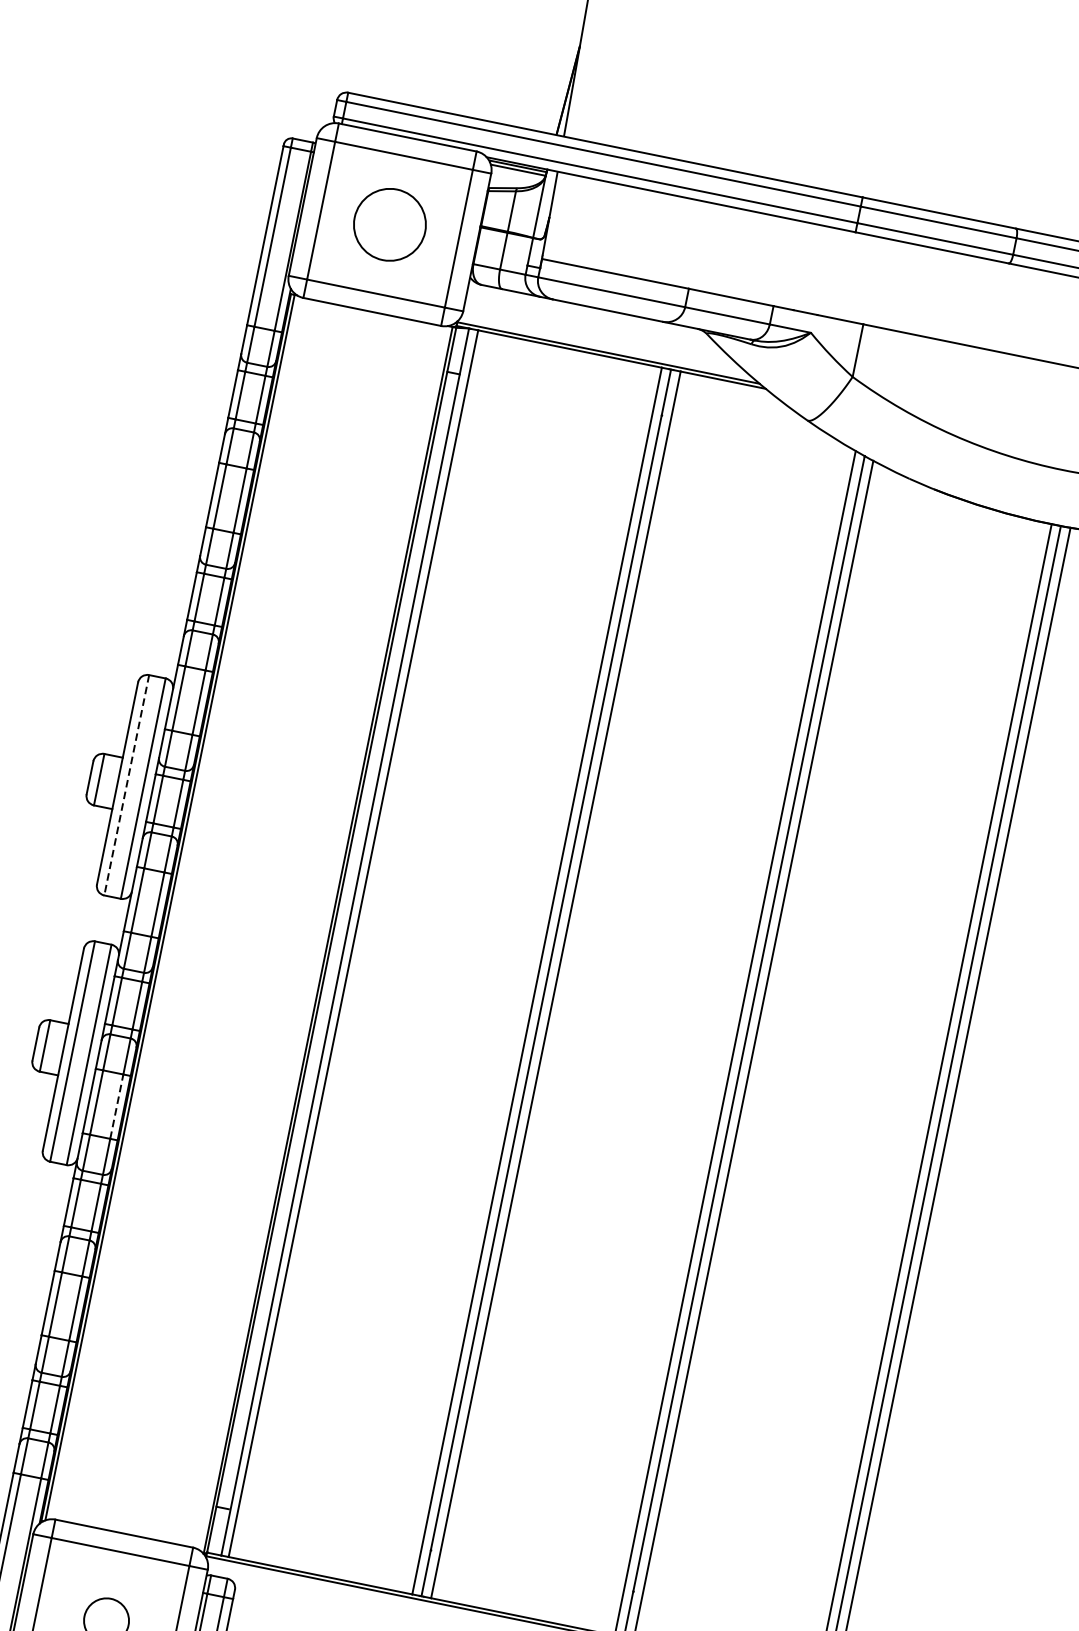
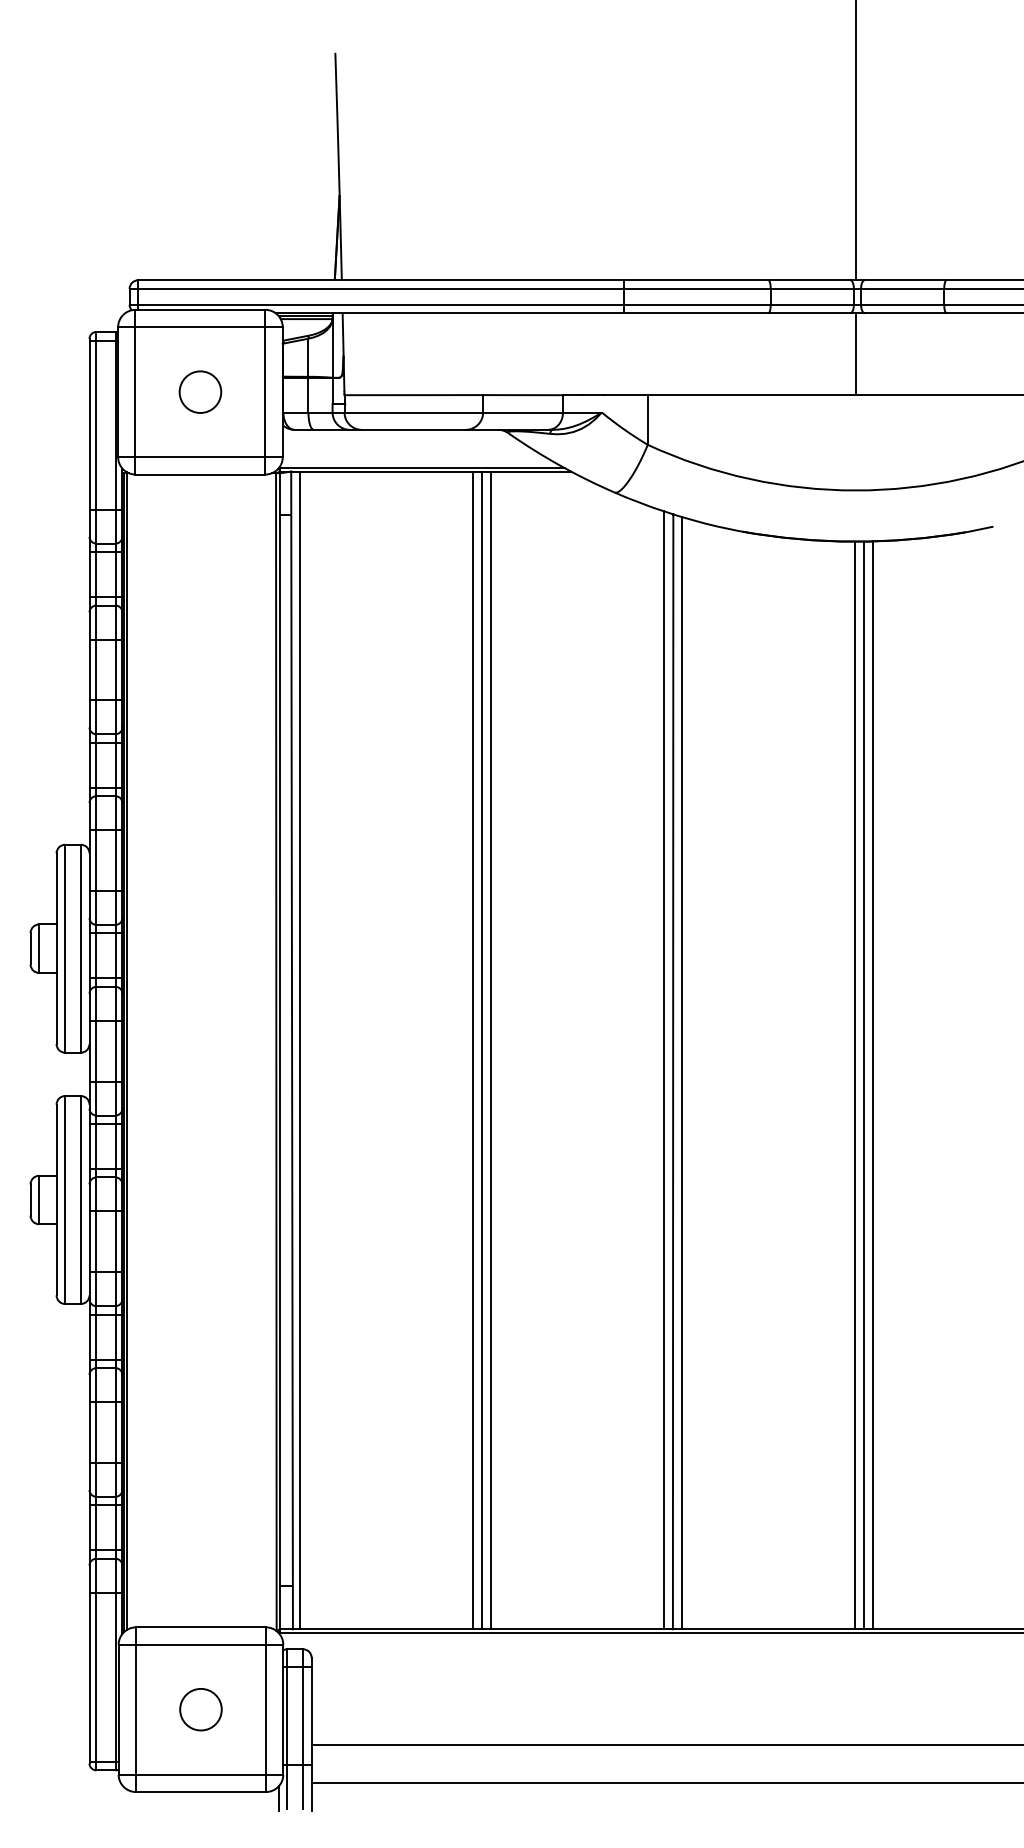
circle: (390, 224) -> (200, 391), size x0.62
line: (127, 785) -> (65, 948), dashed -> solid
line: (116, 1106) -> (115, 1241), dashed -> solid

